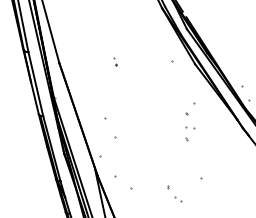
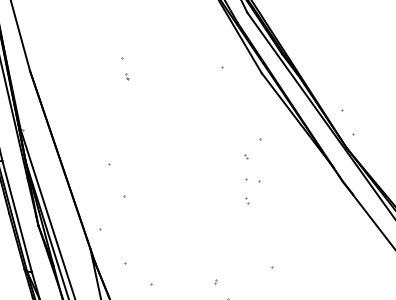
part: (115, 61) -> (125, 68), size x1.6

